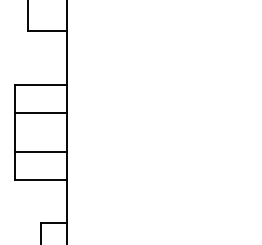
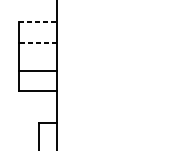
line: (41, 85) -> (38, 22), solid -> dashed
line: (40, 112) -> (38, 42), solid -> dashed

